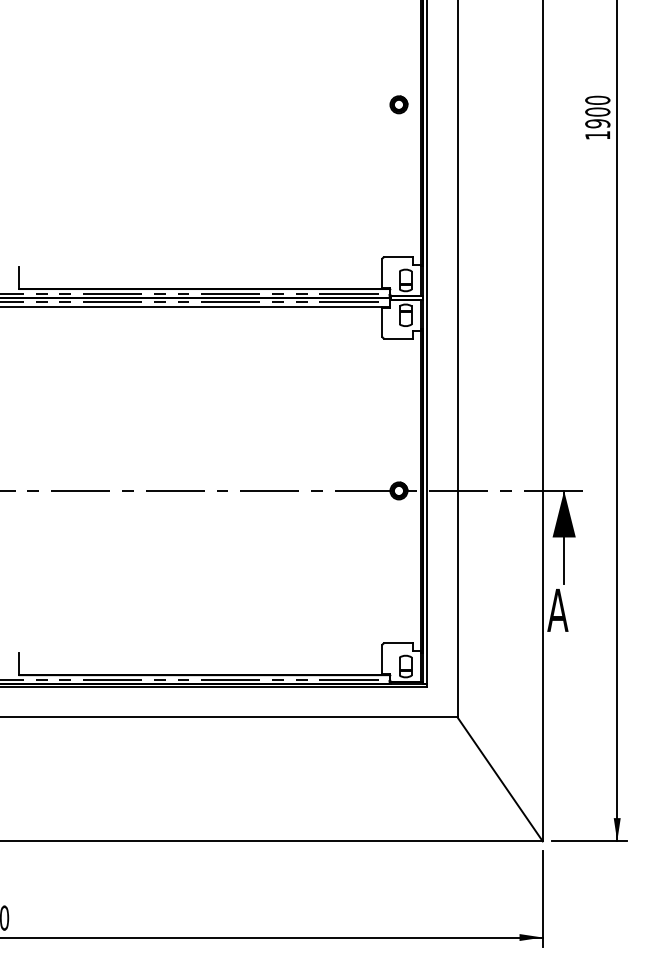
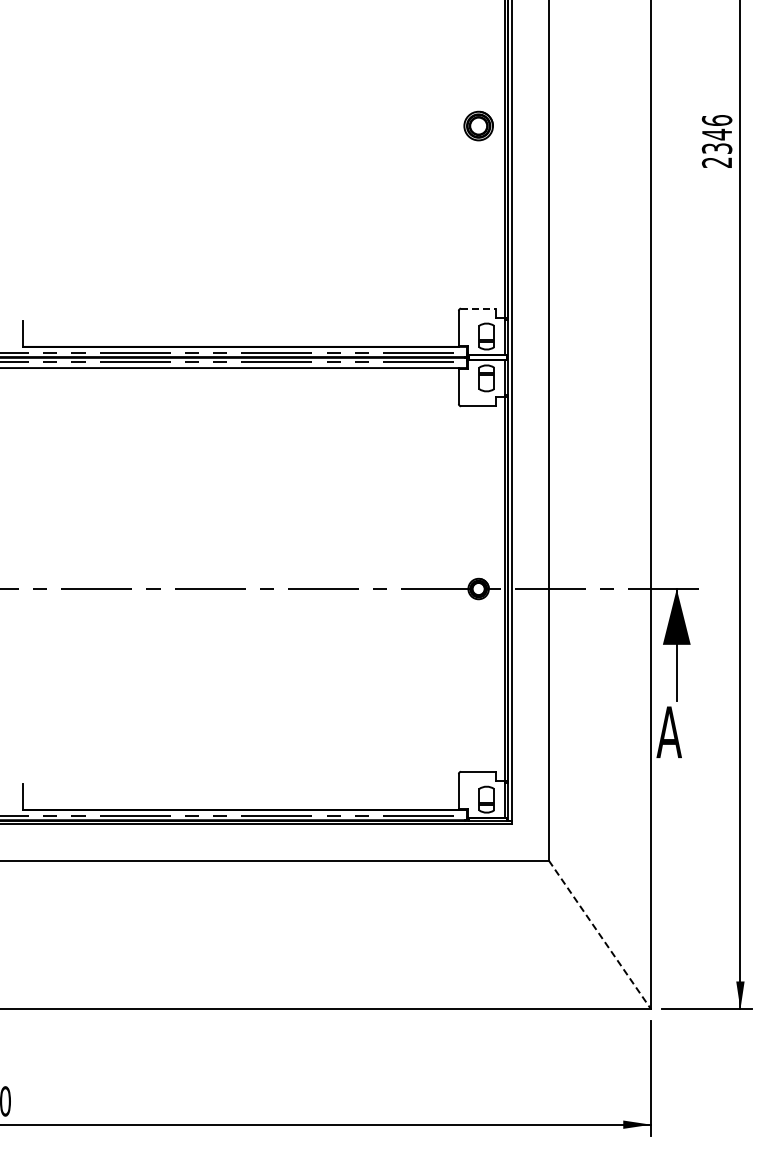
part: (398, 104) -> (478, 125), size x1.4
text: (597, 117) -> (716, 141), 1900 -> 2346
line: (399, 257) -> (479, 308), solid -> dashed
line: (500, 779) -> (600, 935), solid -> dashed

